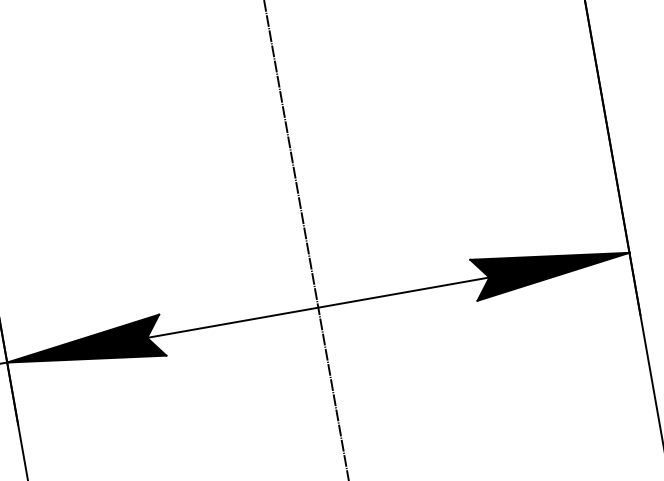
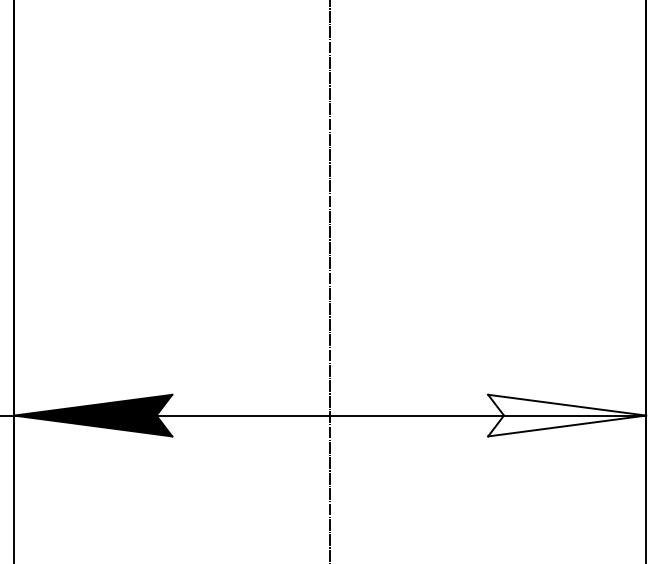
fill: (552, 266) -> (567, 415), removed

